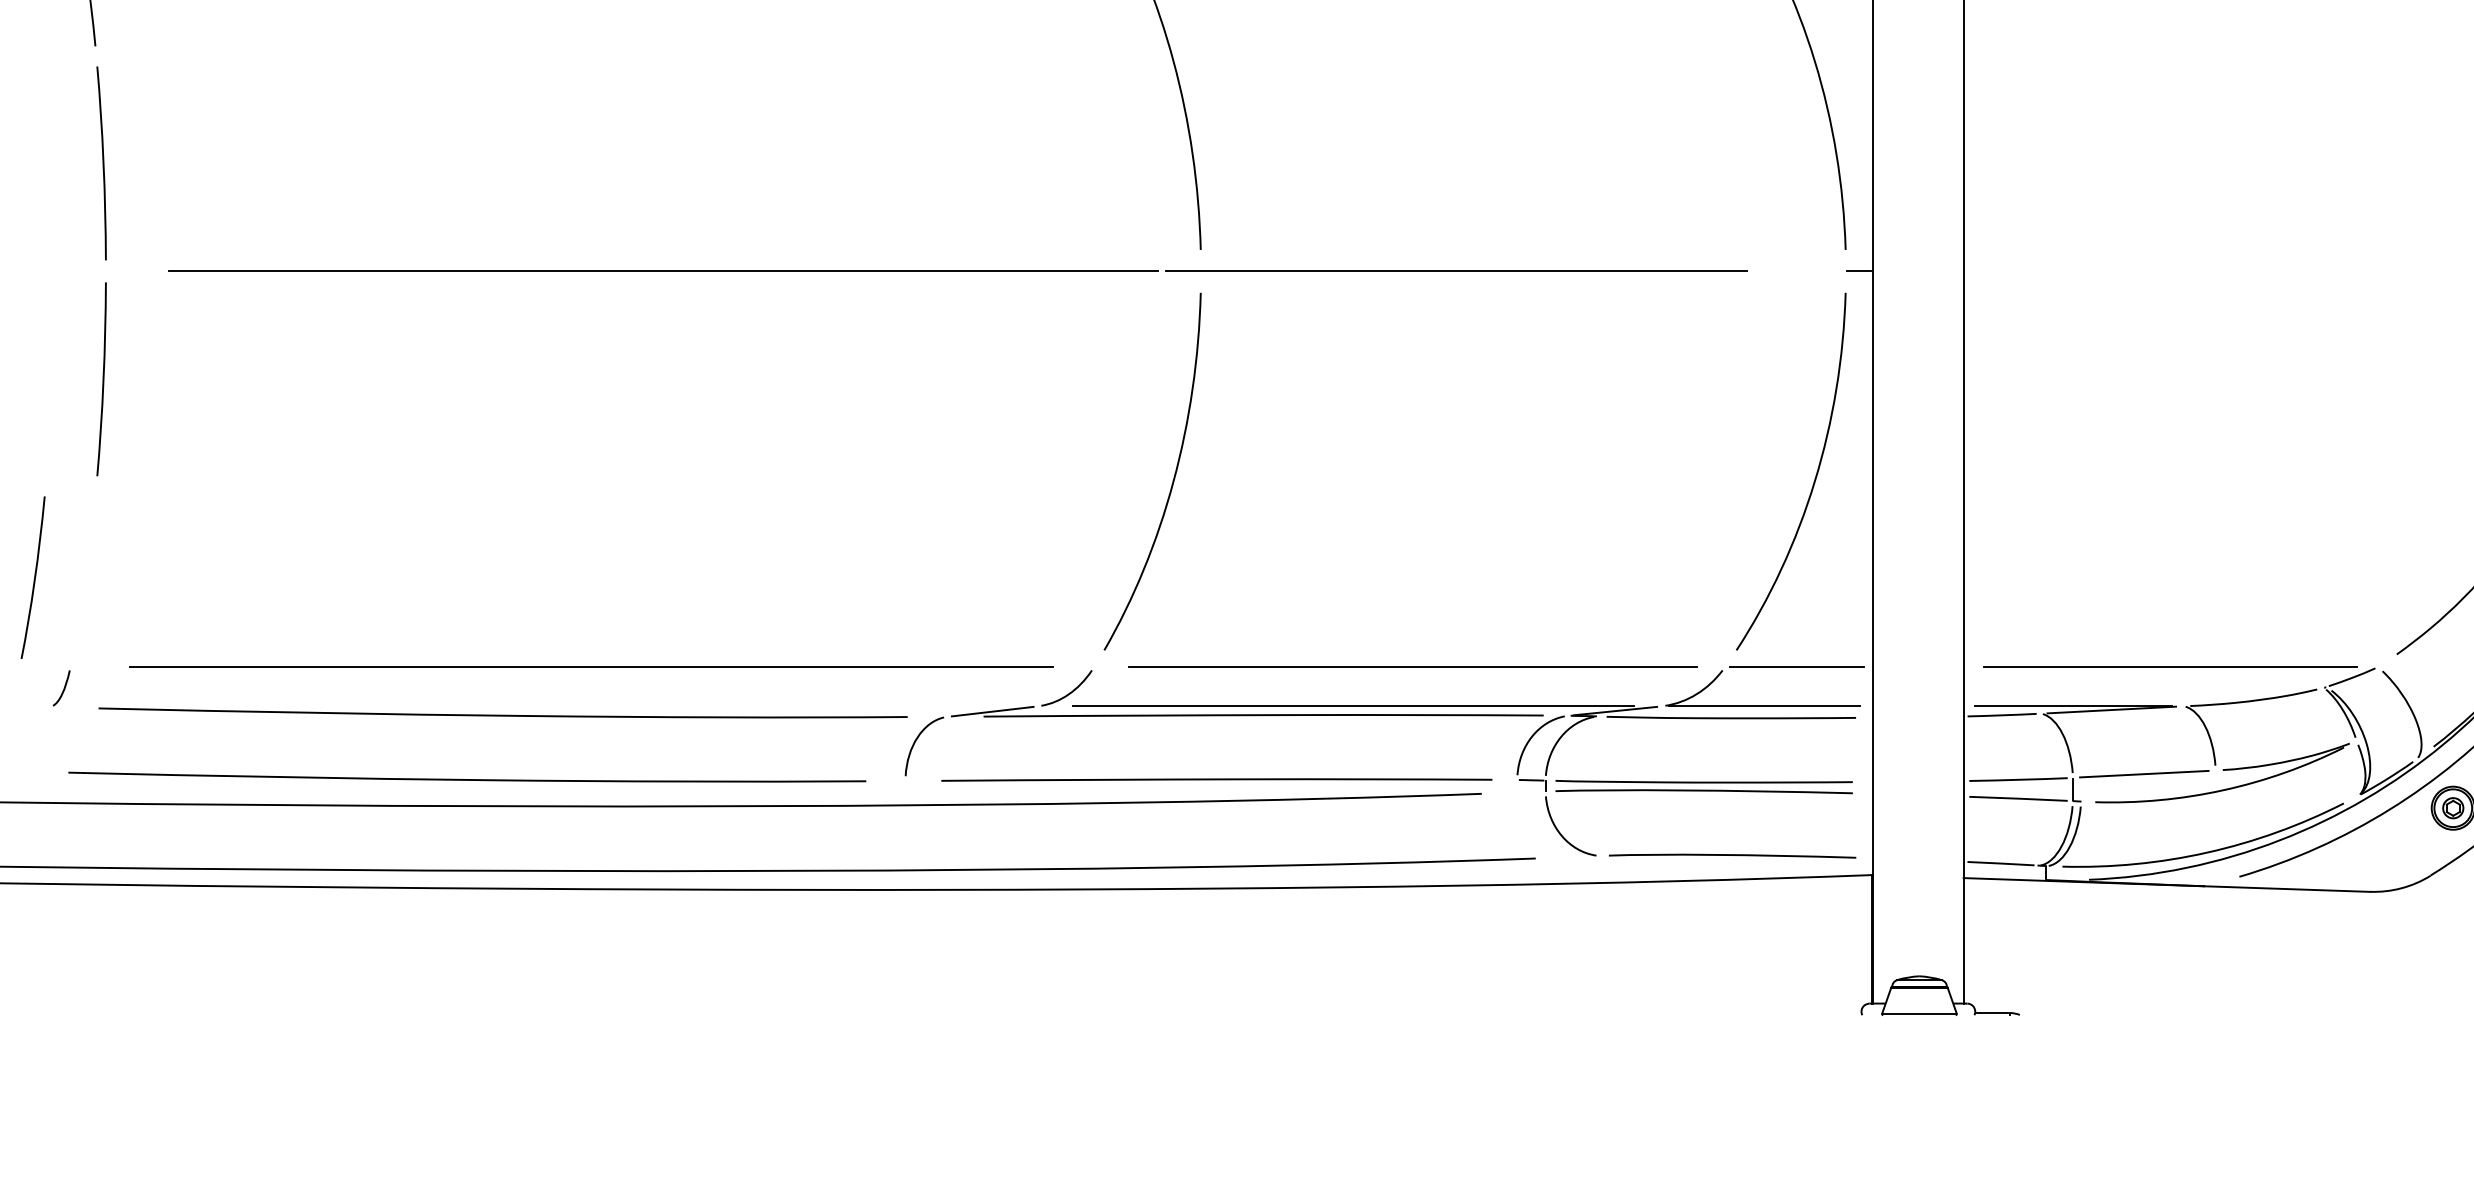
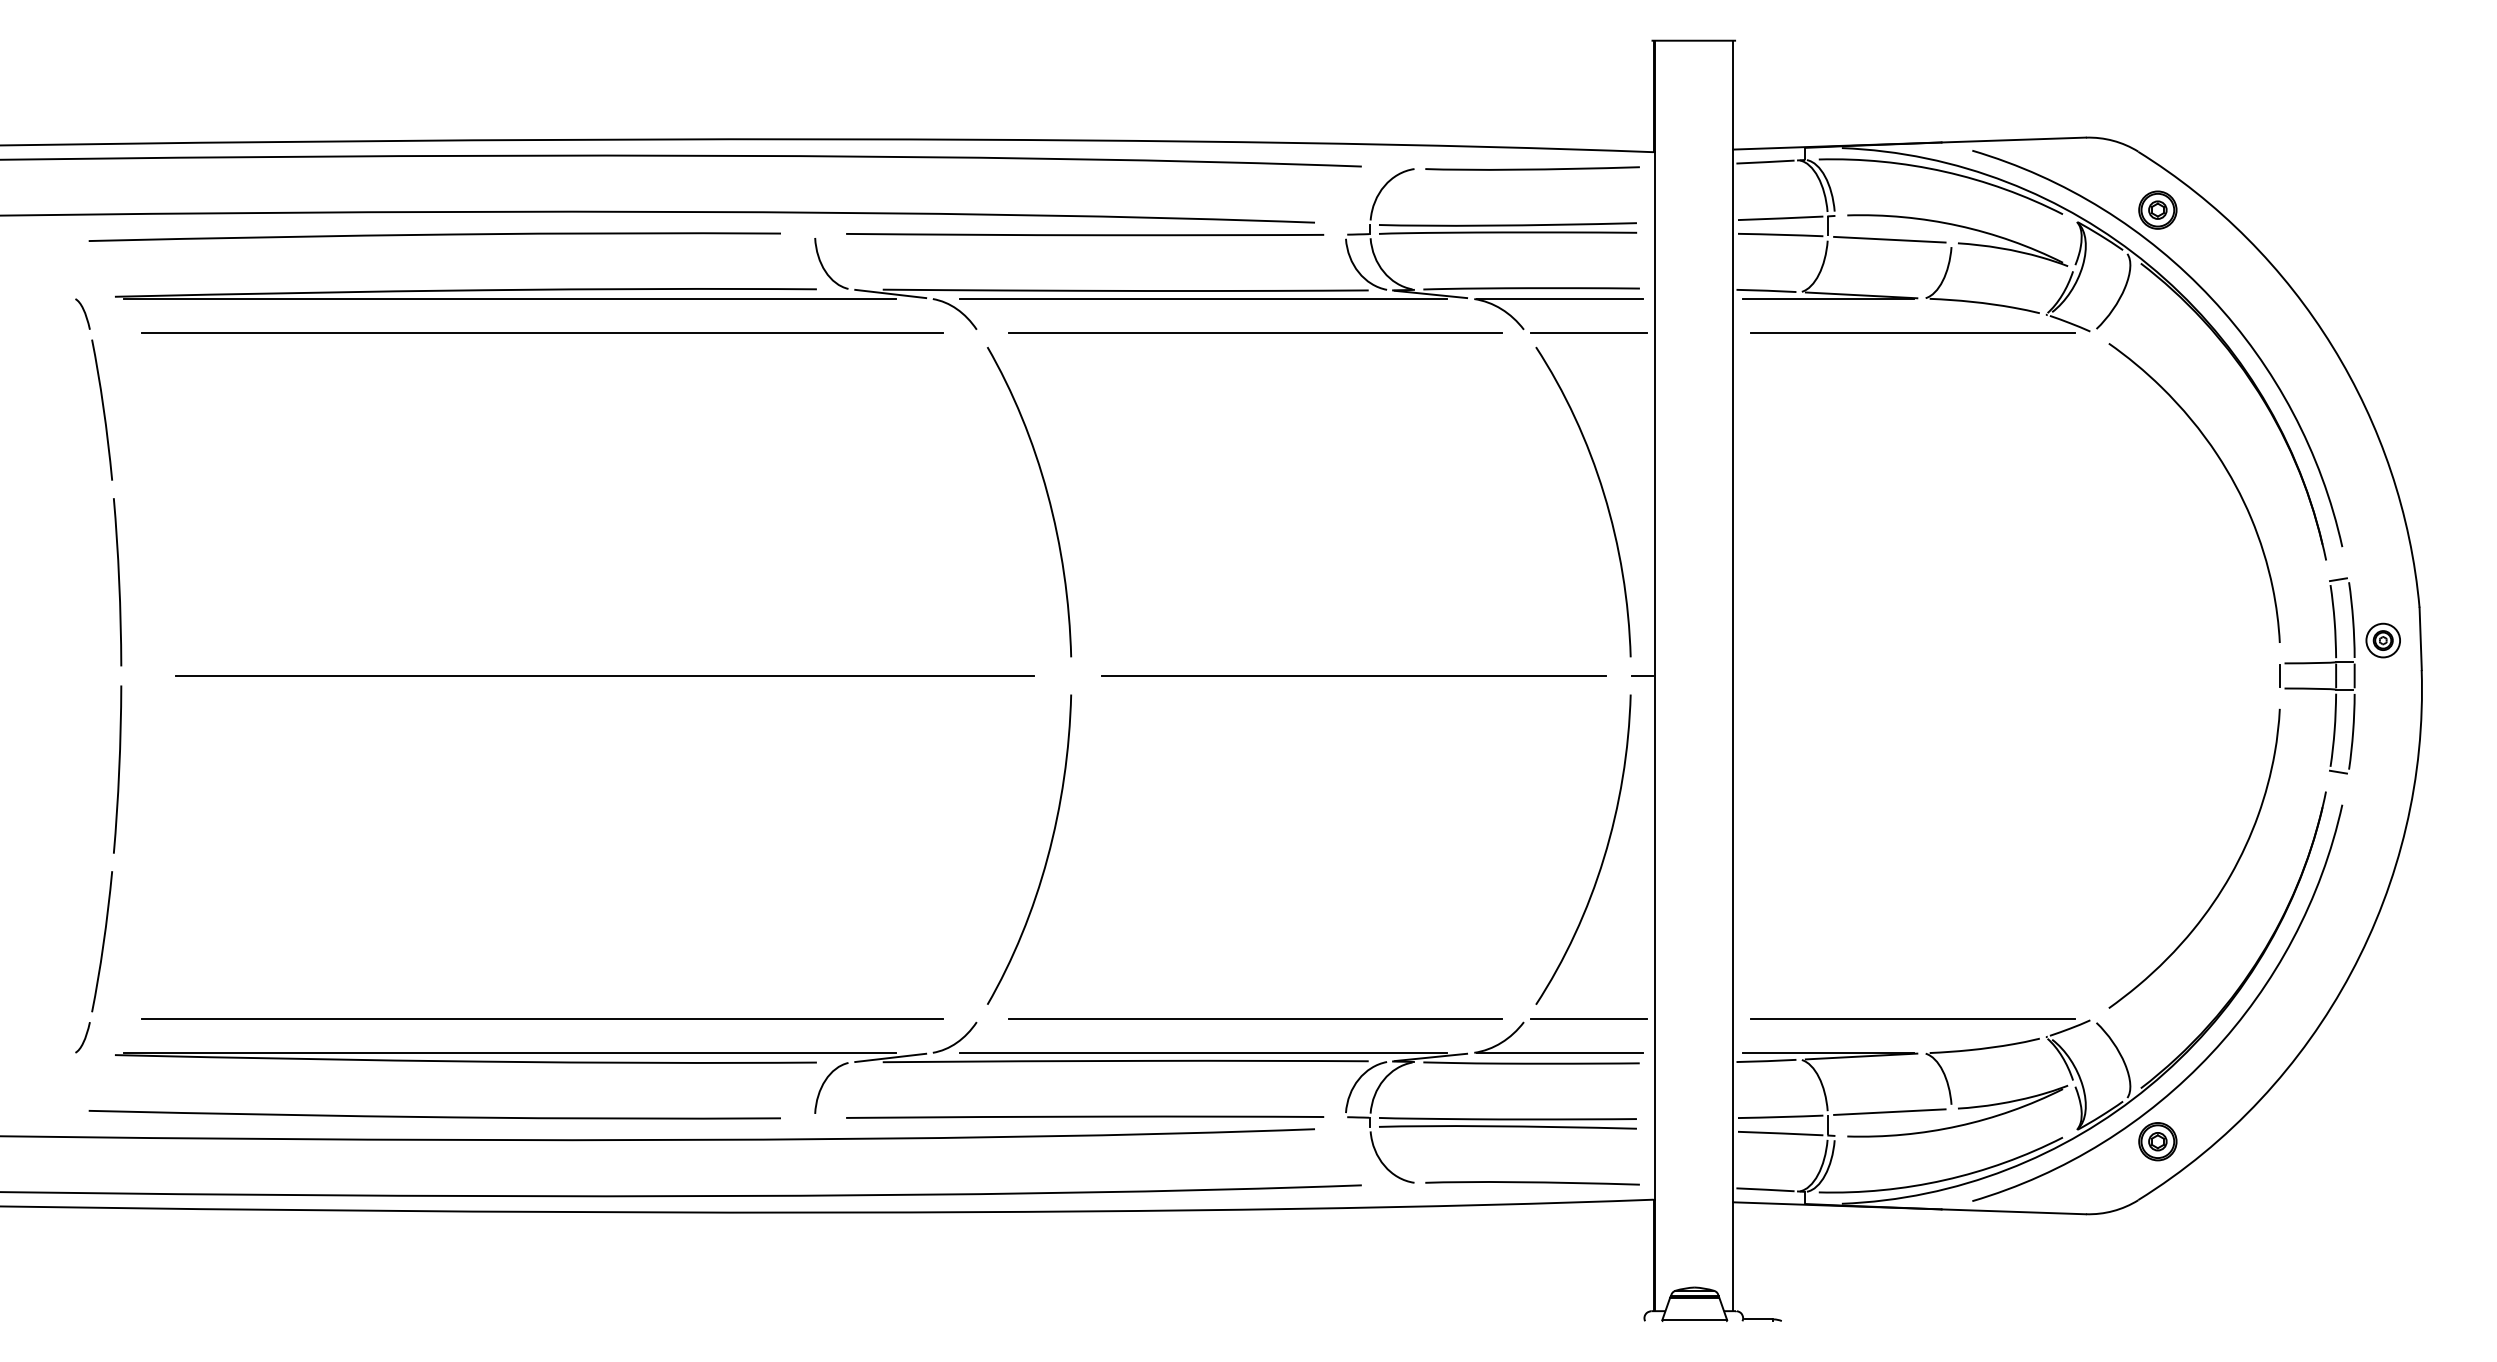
line: (1455, 270) -> (1353, 675), moved
curve: (33, 578) -> (102, 942), moved
line: (553, 706) -> (509, 1053), added

